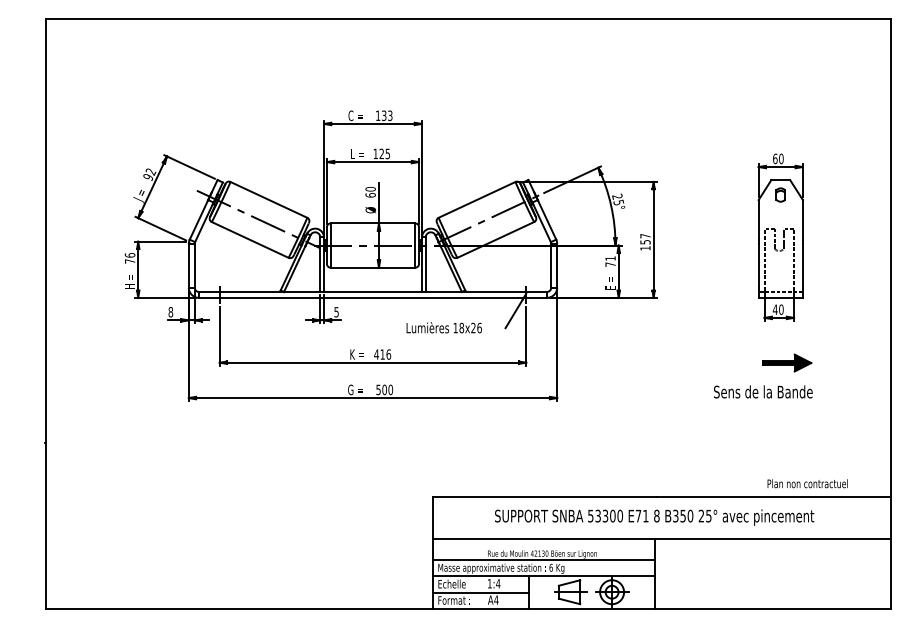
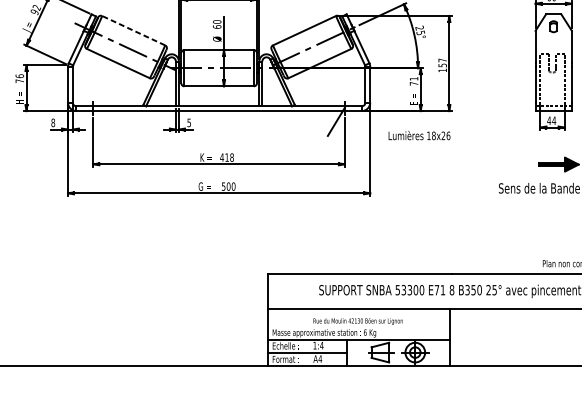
line: (268, 199) -> (133, 30), solid -> dashed
text: (780, 309) -> (553, 120), 40 -> 44
text: (443, 327) -> (418, 135), moved
text: (388, 354) -> (231, 157), 416 -> 418
line: (543, 560) -> (359, 326), removed

